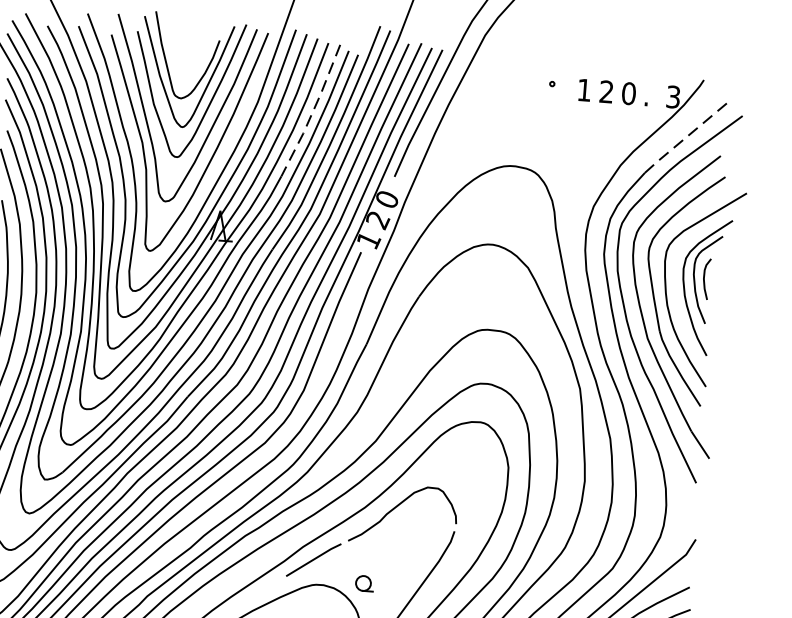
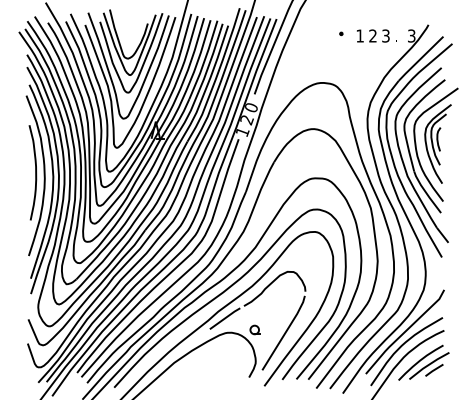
text: (628, 92) -> (385, 35), 0 -> 3
line: (312, 111) -> (204, 60), dashed -> solid
line: (685, 138) -> (420, 59), dashed -> solid

